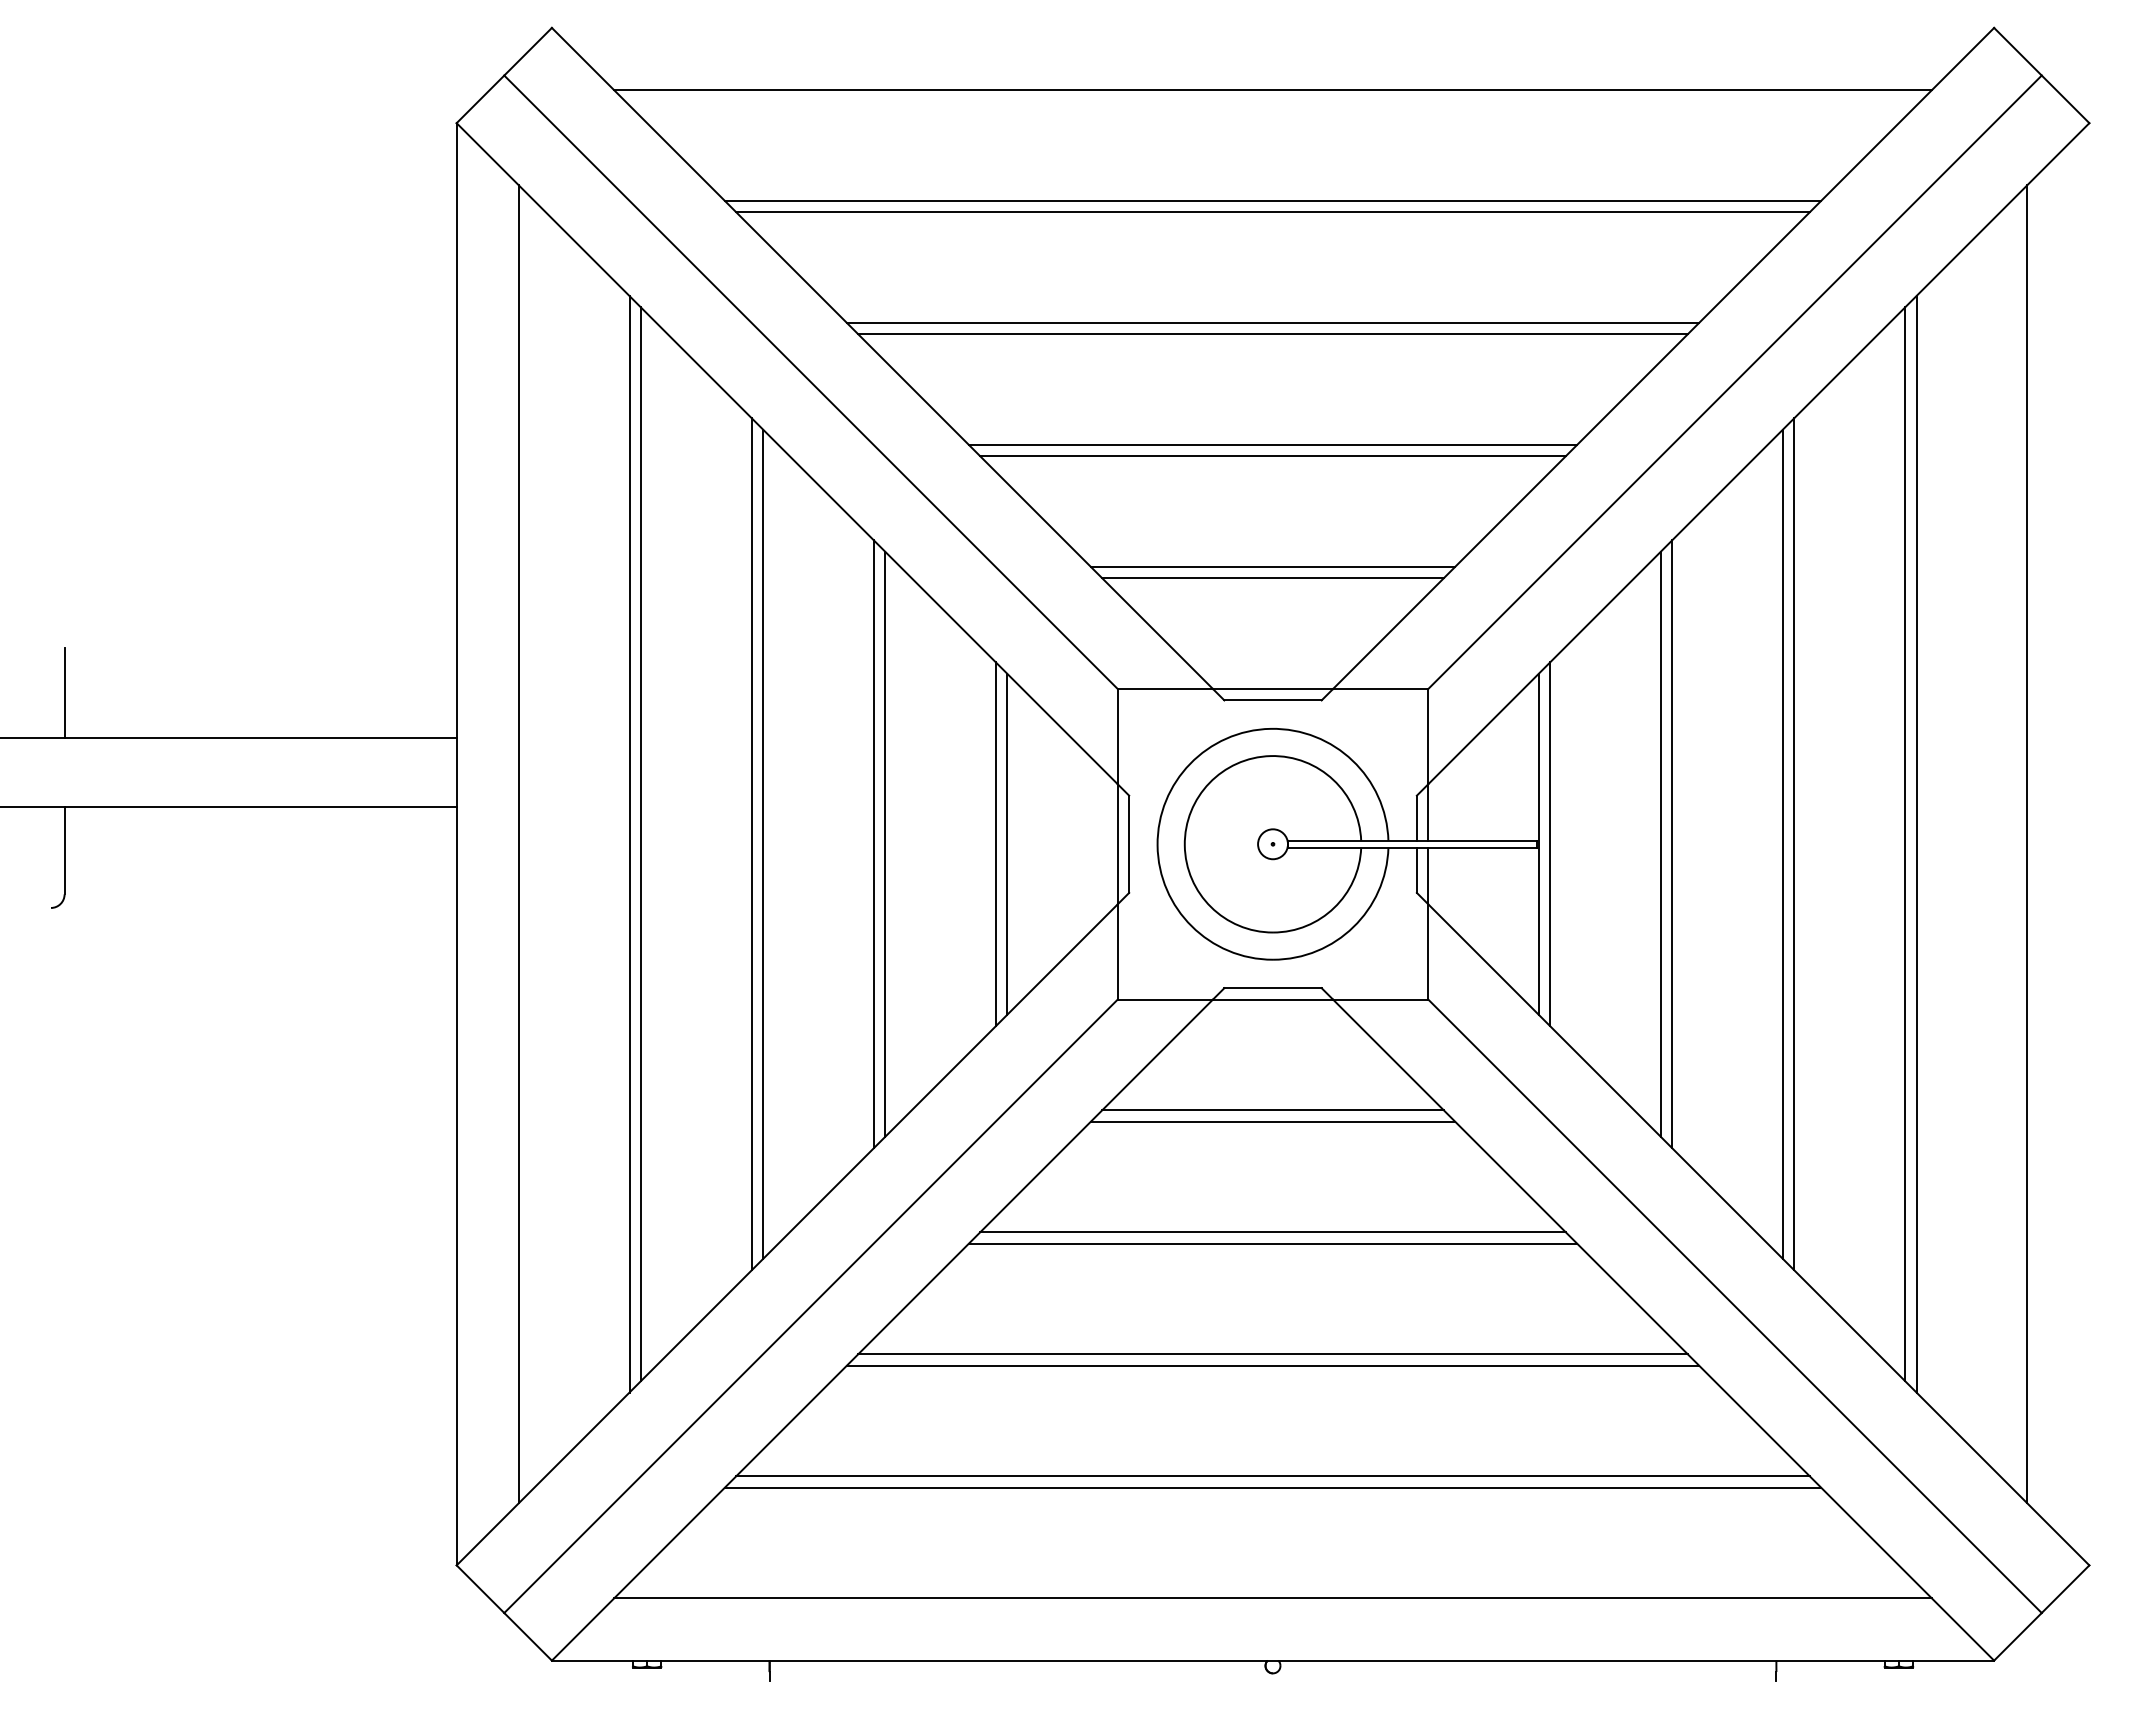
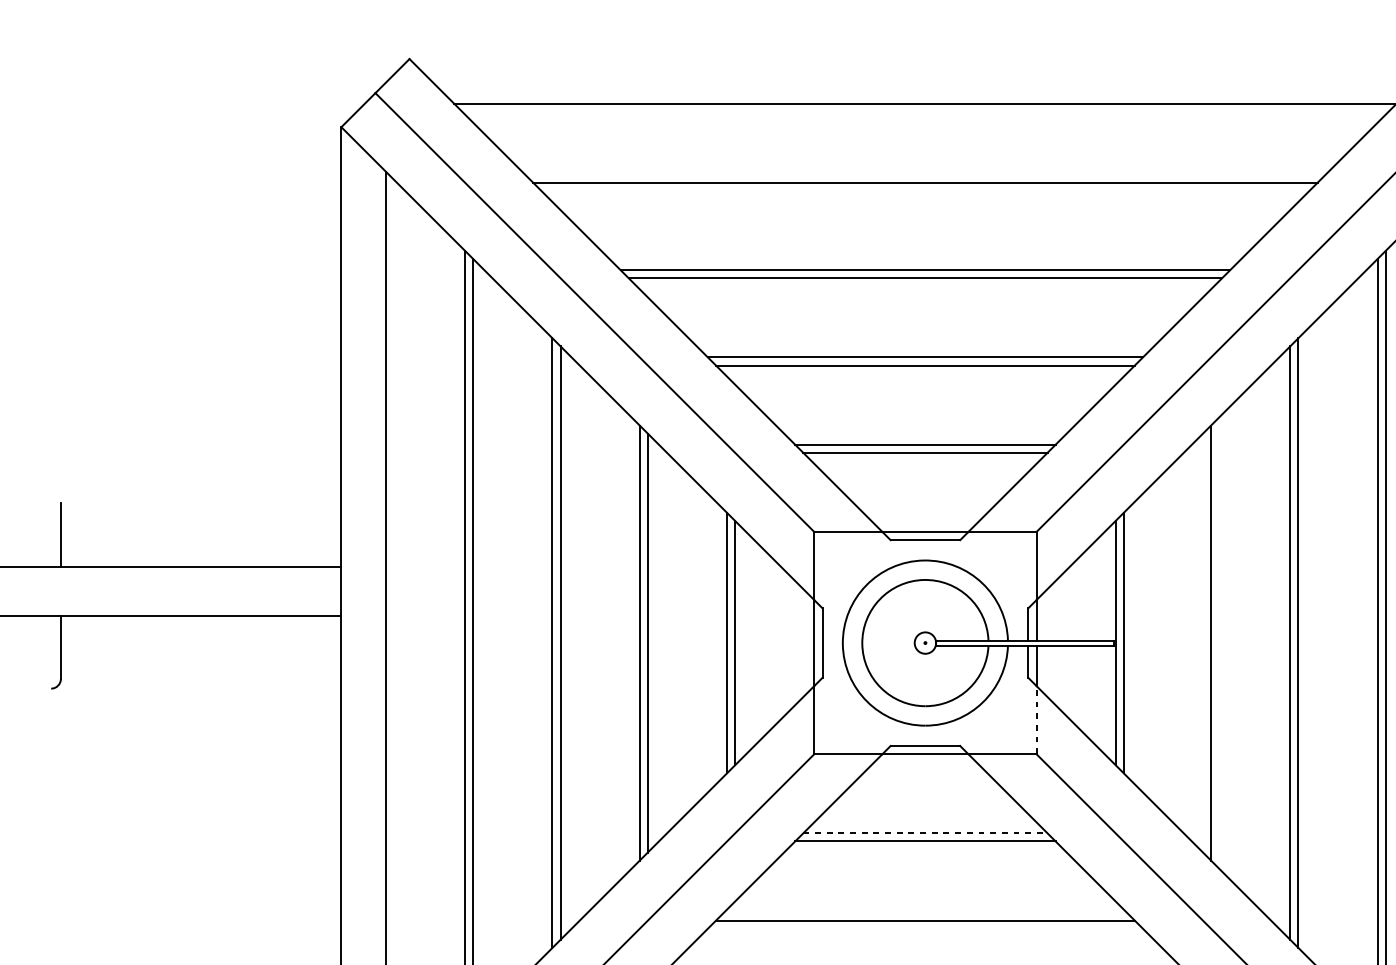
line: (1272, 212) -> (925, 191), removed
line: (1660, 844) -> (1202, 643), removed
line: (1428, 951) -> (1036, 719), solid -> dashed
line: (1273, 1110) -> (925, 833), solid -> dashed
line: (1272, 1243) -> (925, 928), removed

